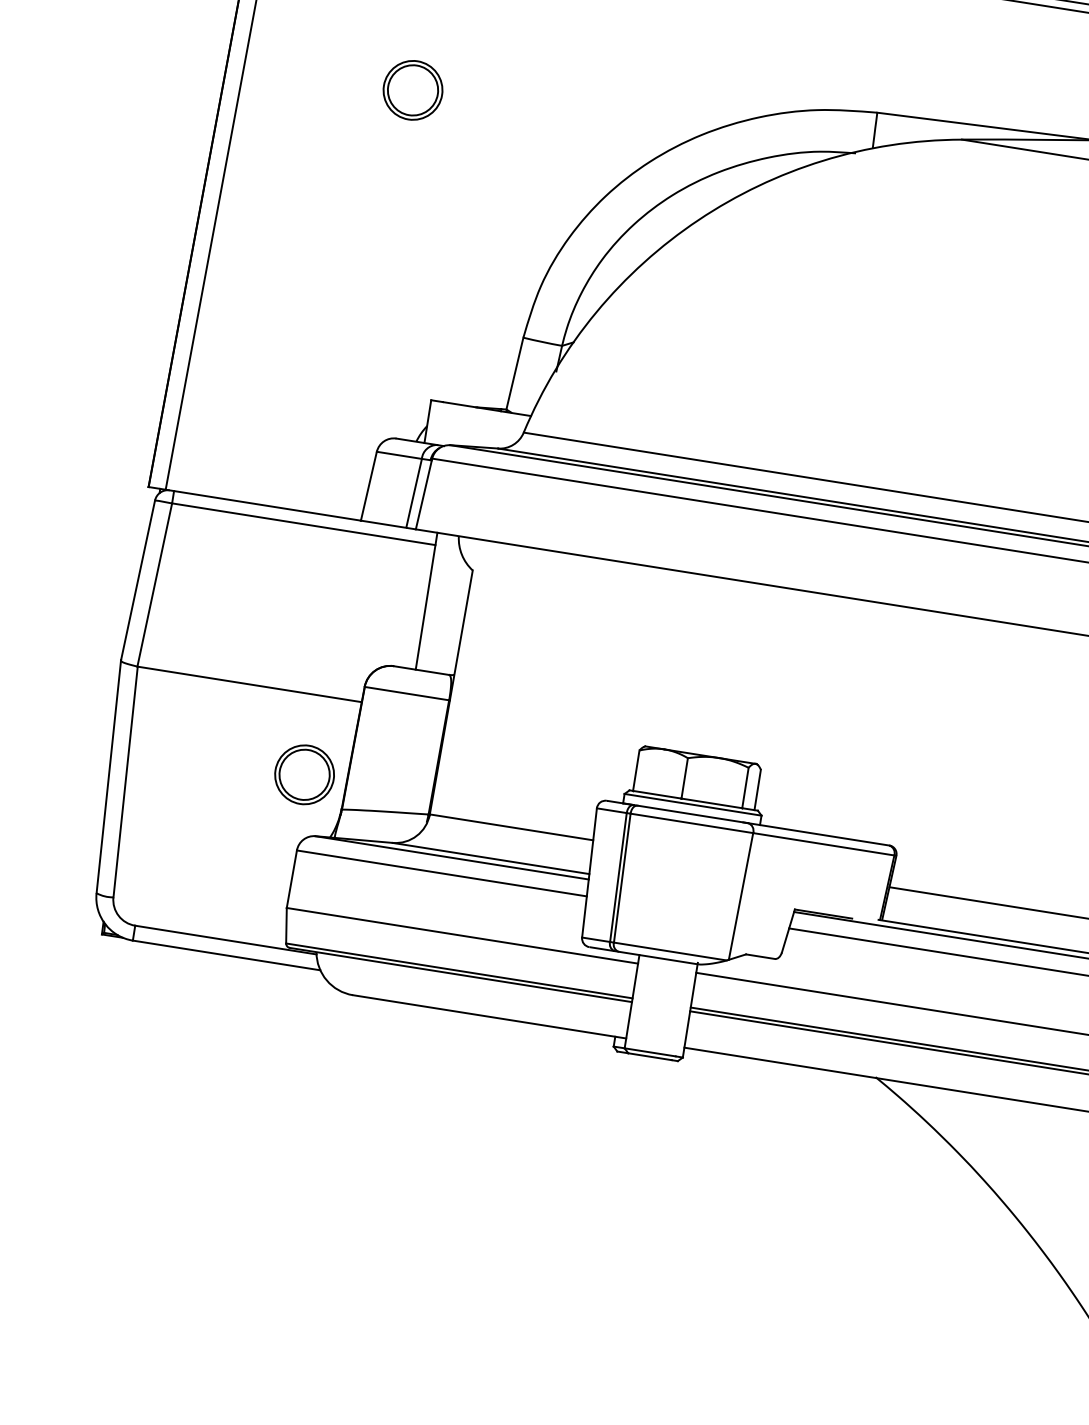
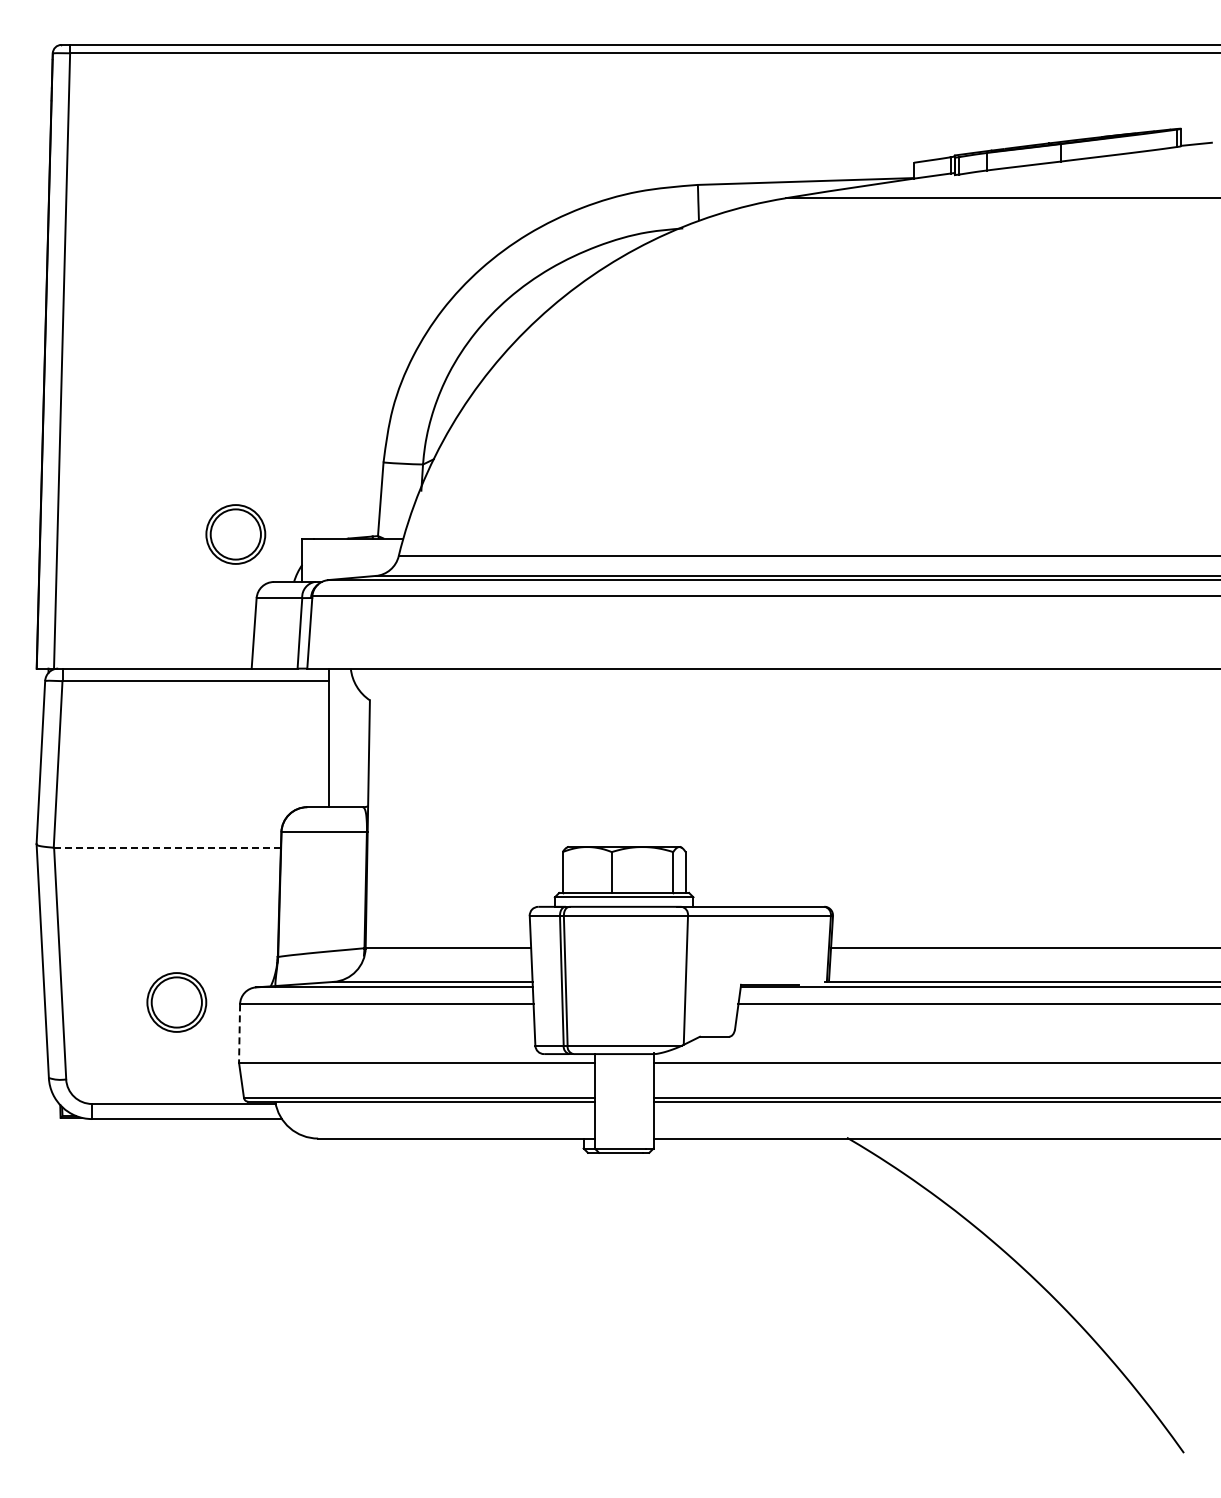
part: (412, 90) -> (235, 534), moved
line: (250, 684) -> (168, 847), solid -> dashed
part: (304, 774) -> (176, 1002), moved
line: (291, 880) -> (239, 1034), solid -> dashed

